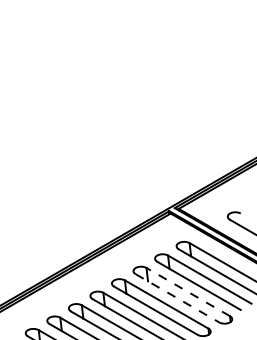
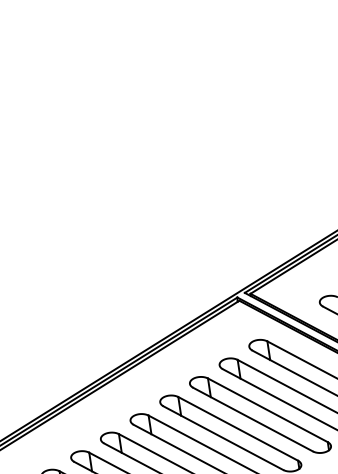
line: (187, 291) -> (266, 409), dashed -> solid
line: (177, 298) -> (253, 419), dashed -> solid

